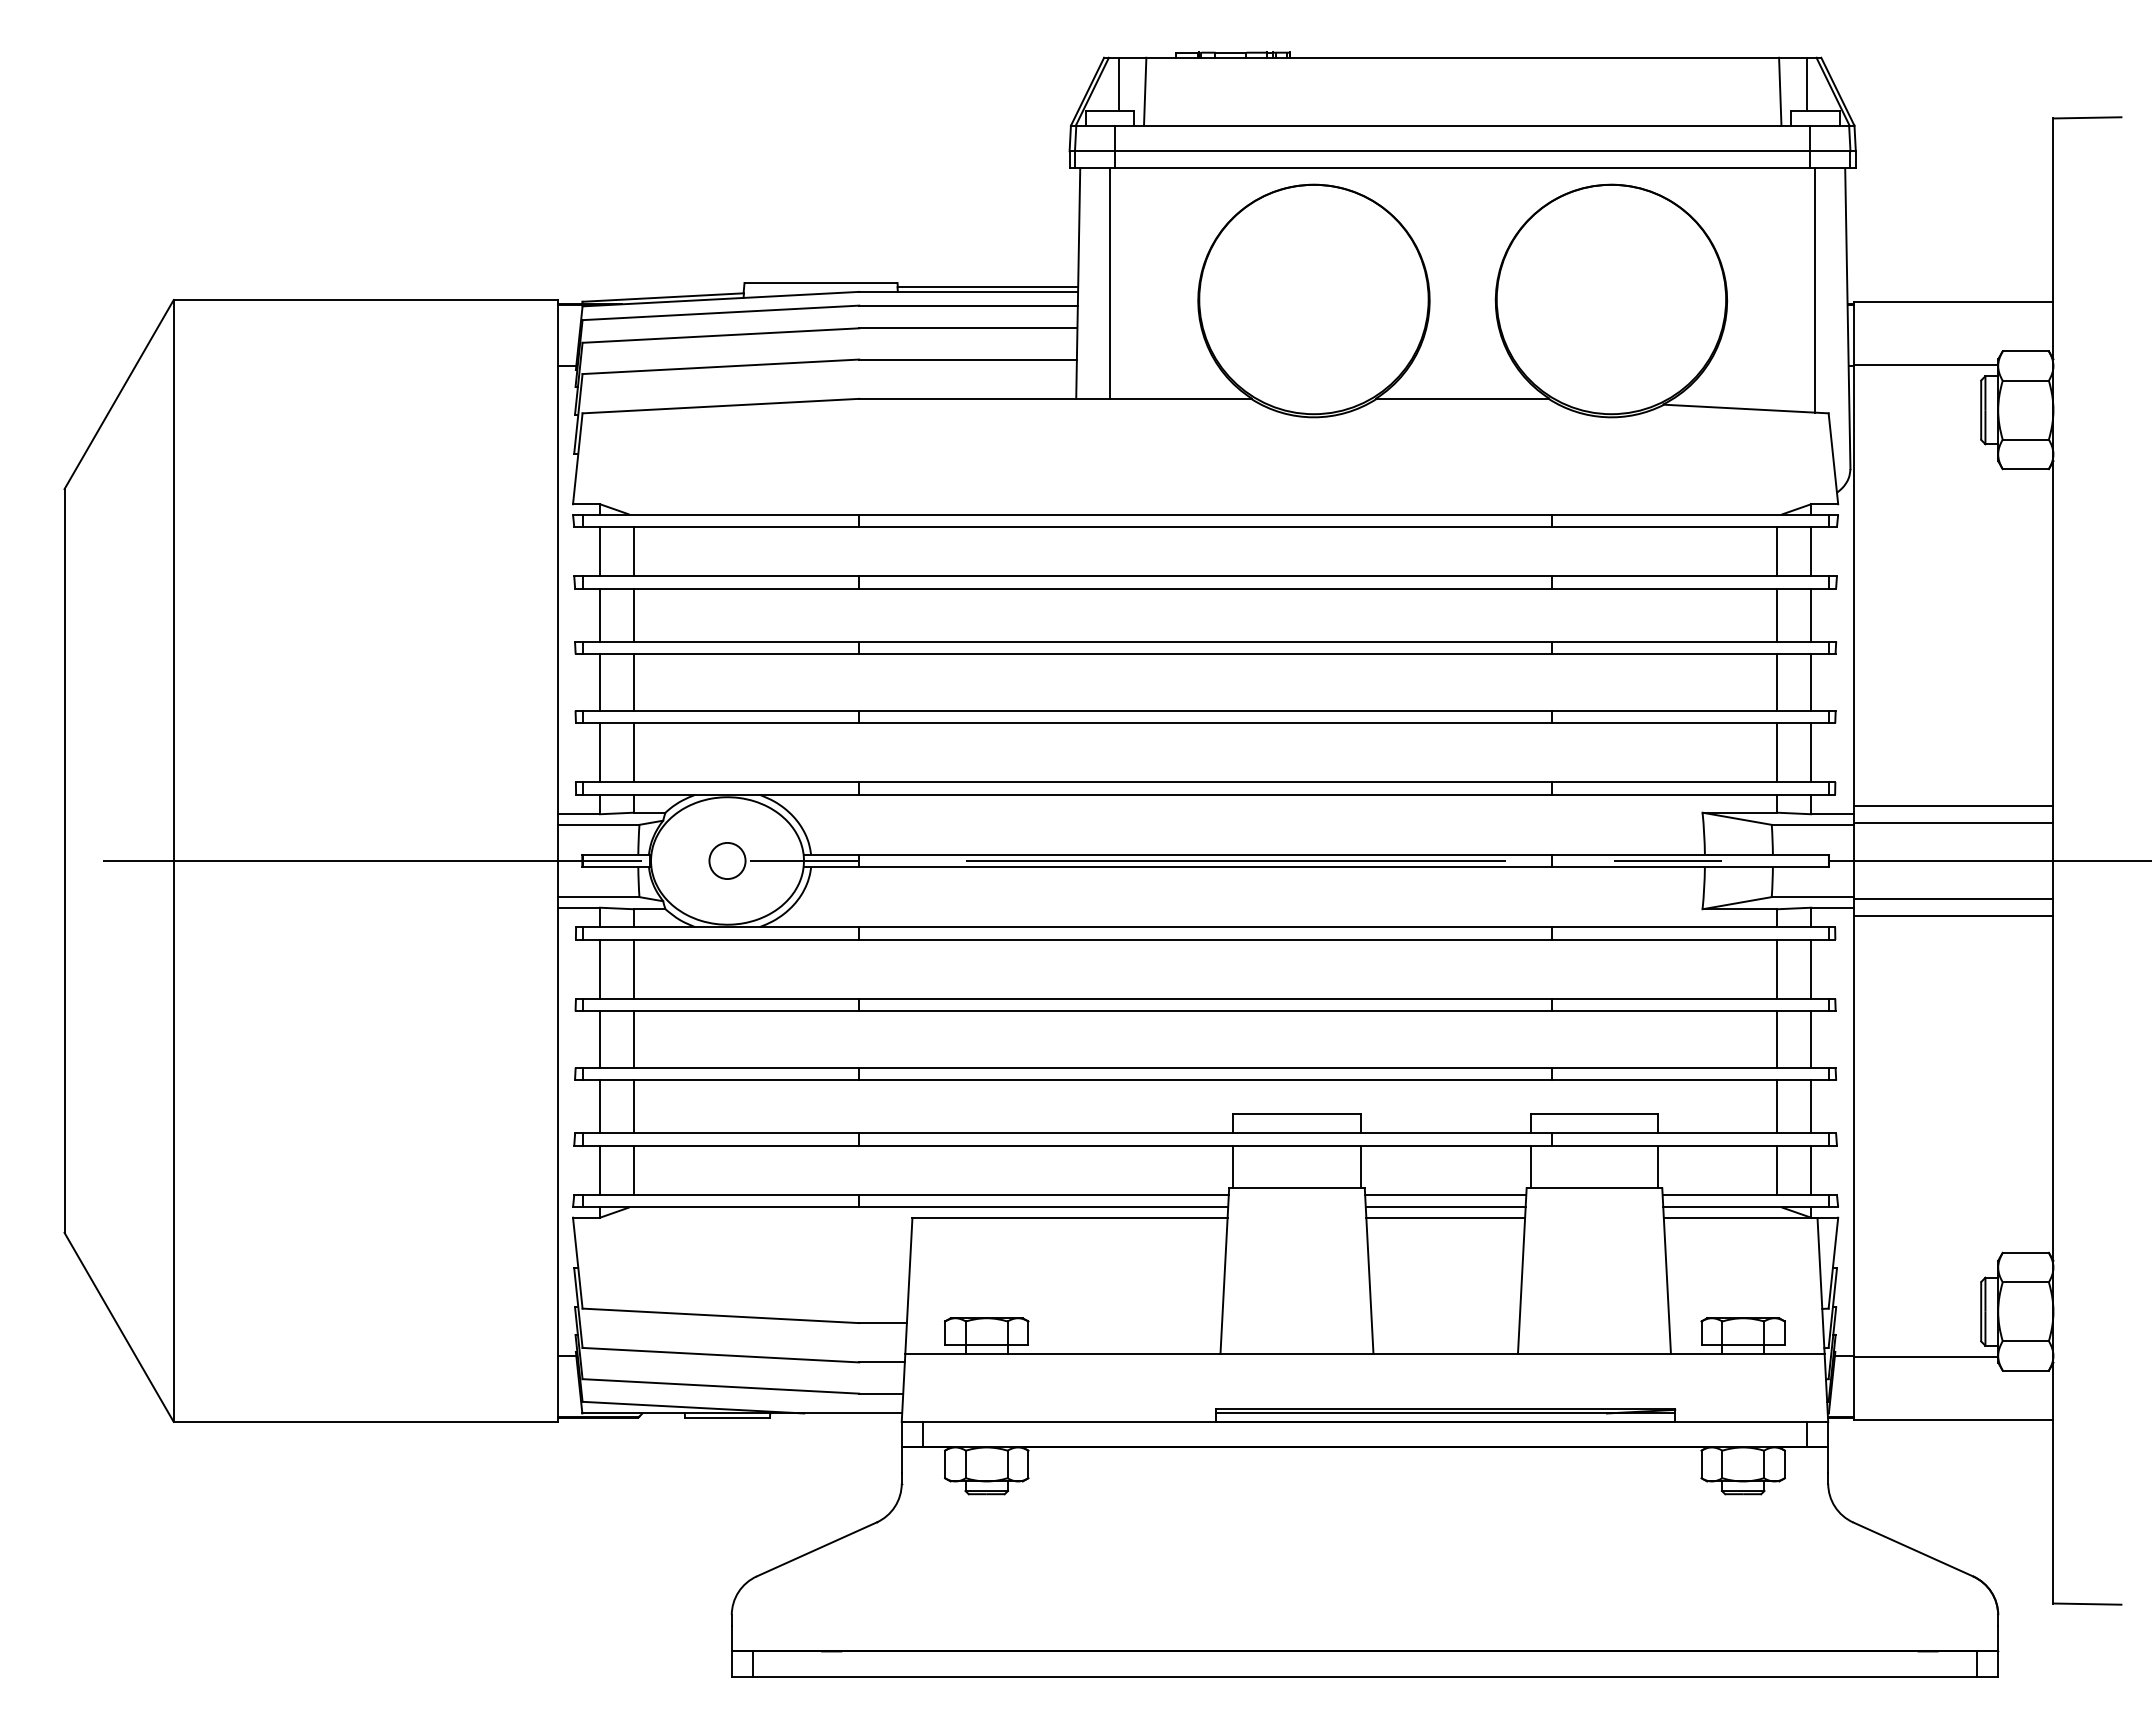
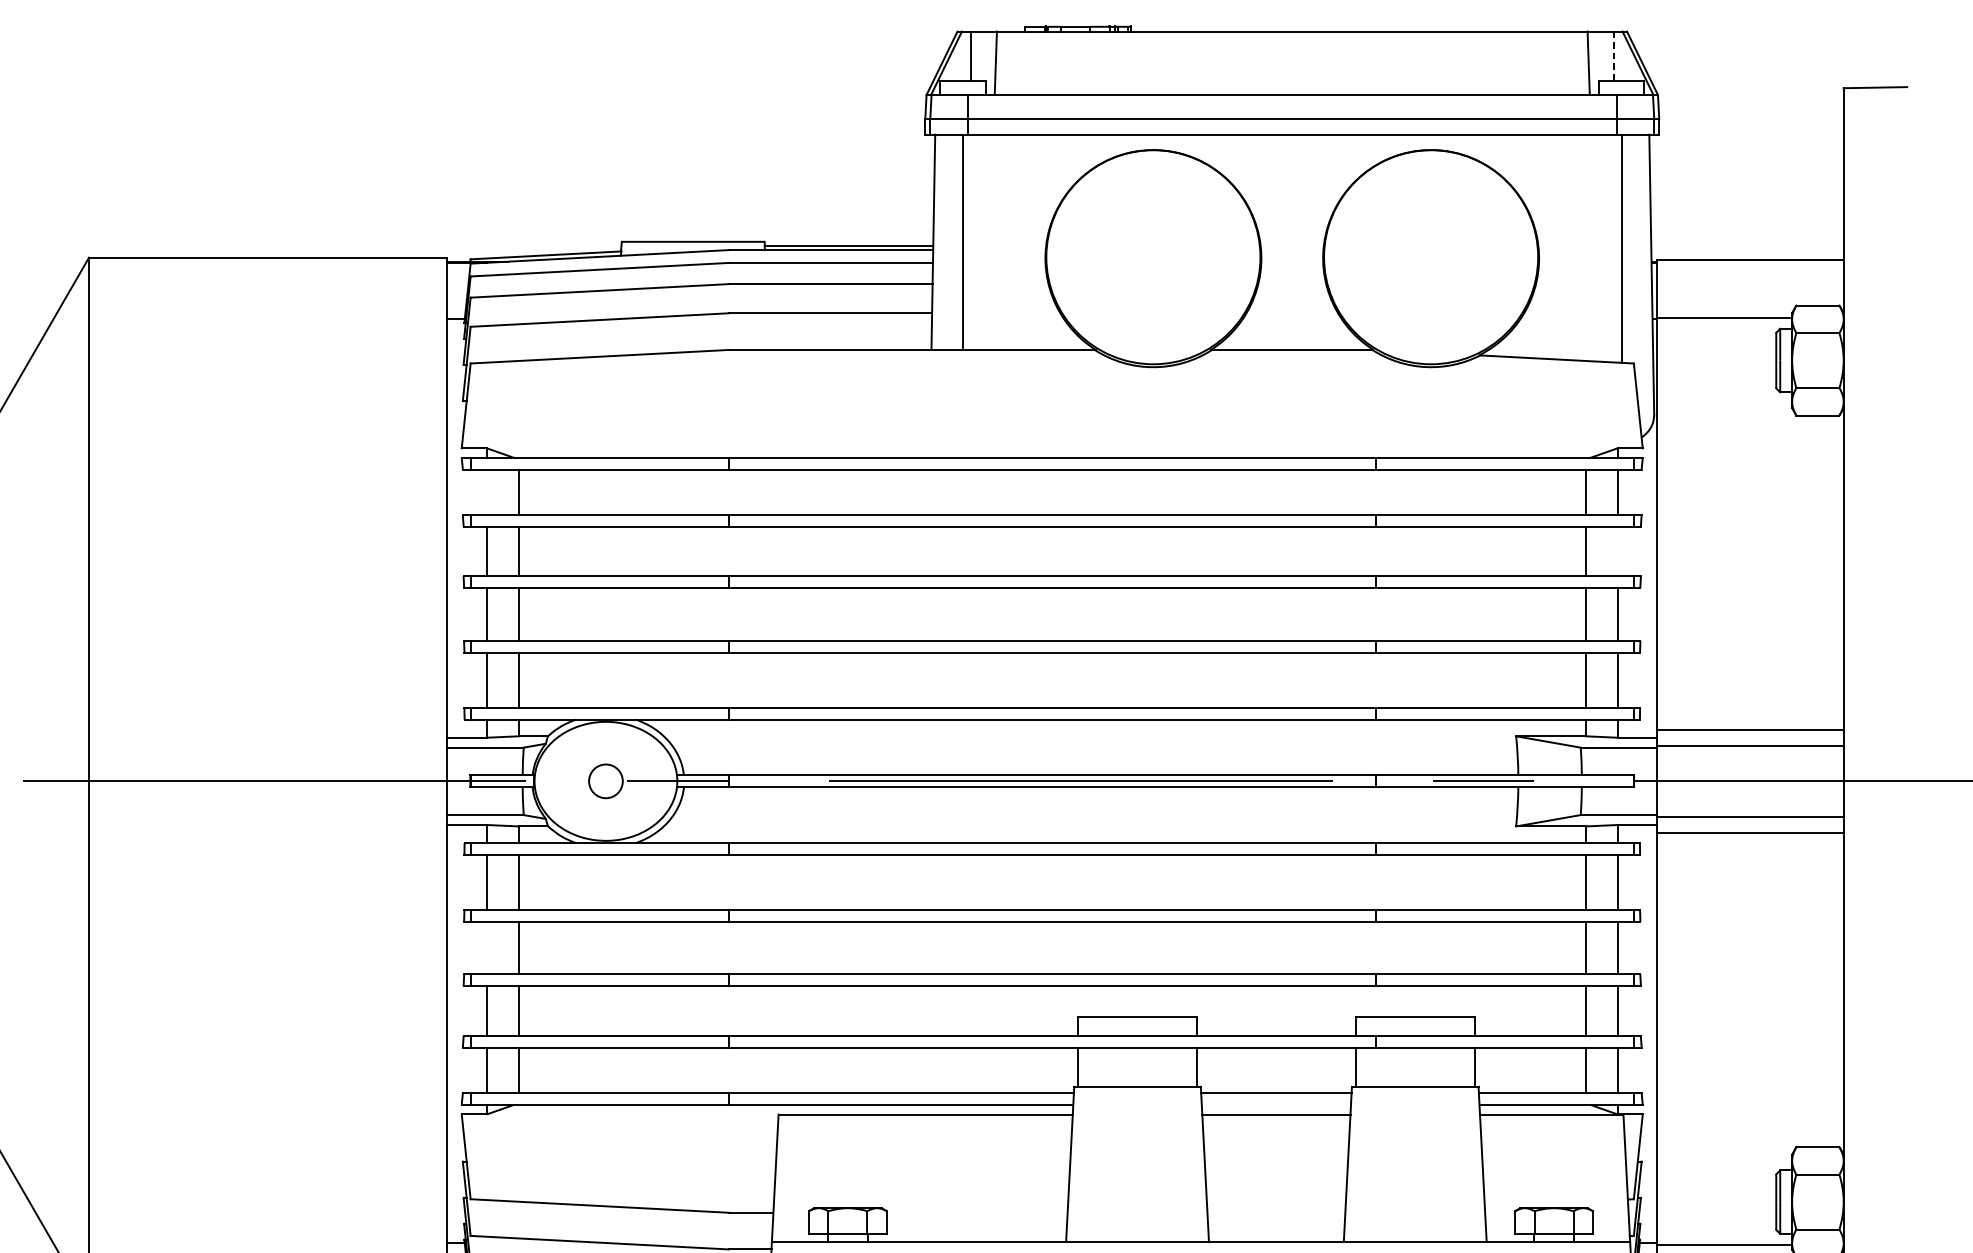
line: (1806, 84) -> (1613, 56), solid -> dashed
line: (600, 551) -> (487, 492), removed
line: (1811, 614) -> (1617, 551), removed
line: (600, 1039) -> (487, 948), removed
line: (1445, 1207) -> (1276, 1104), removed

